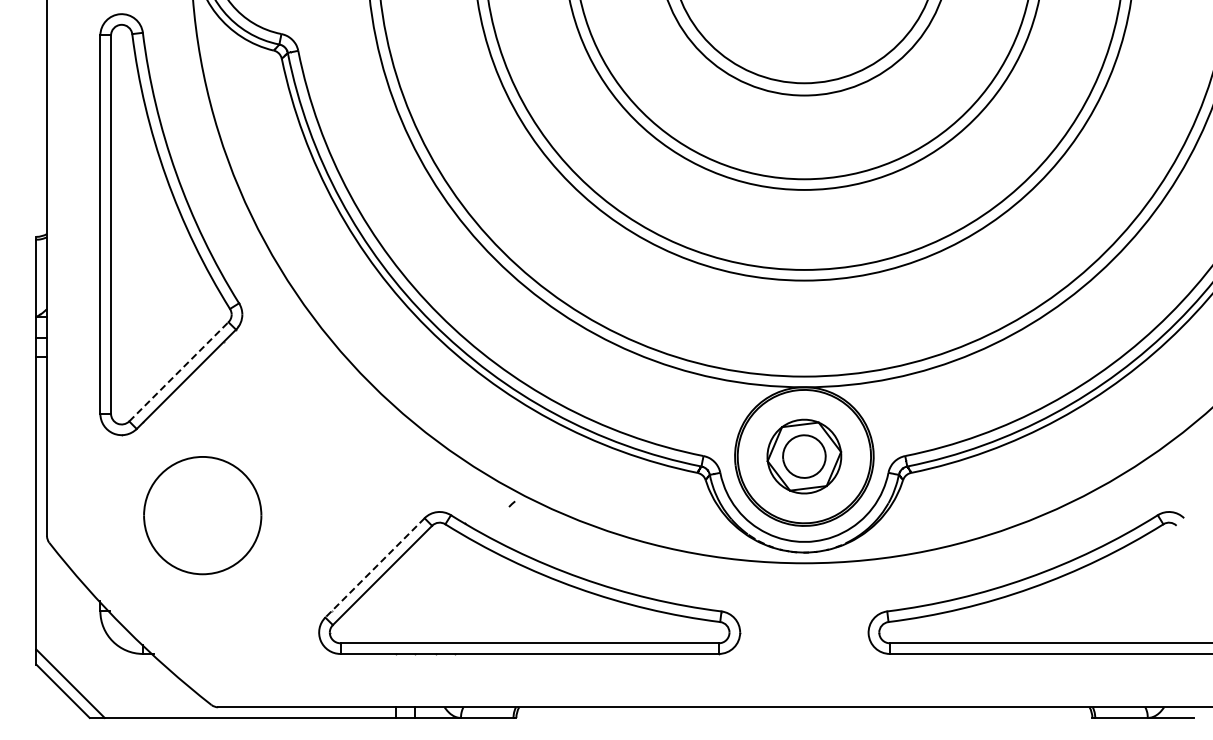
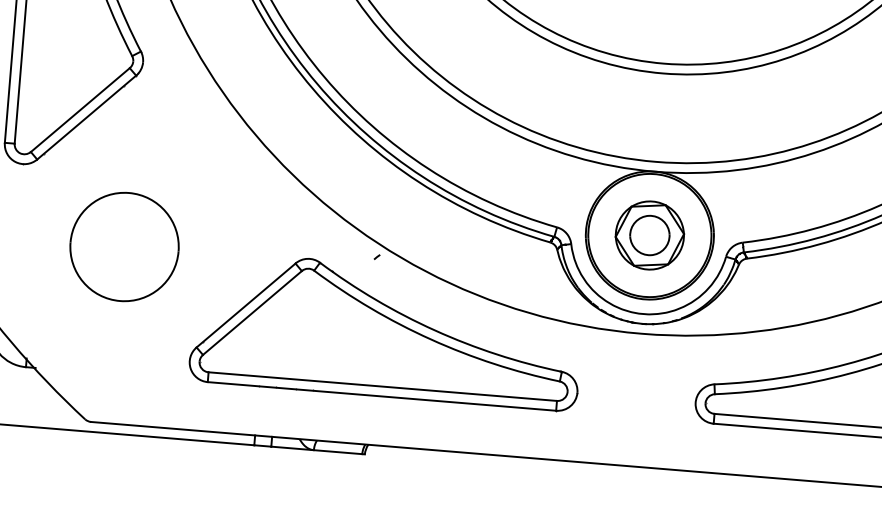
line: (179, 371) -> (80, 109), dashed -> solid
part: (202, 515) -> (124, 246), moved
line: (374, 568) -> (245, 306), dashed -> solid

